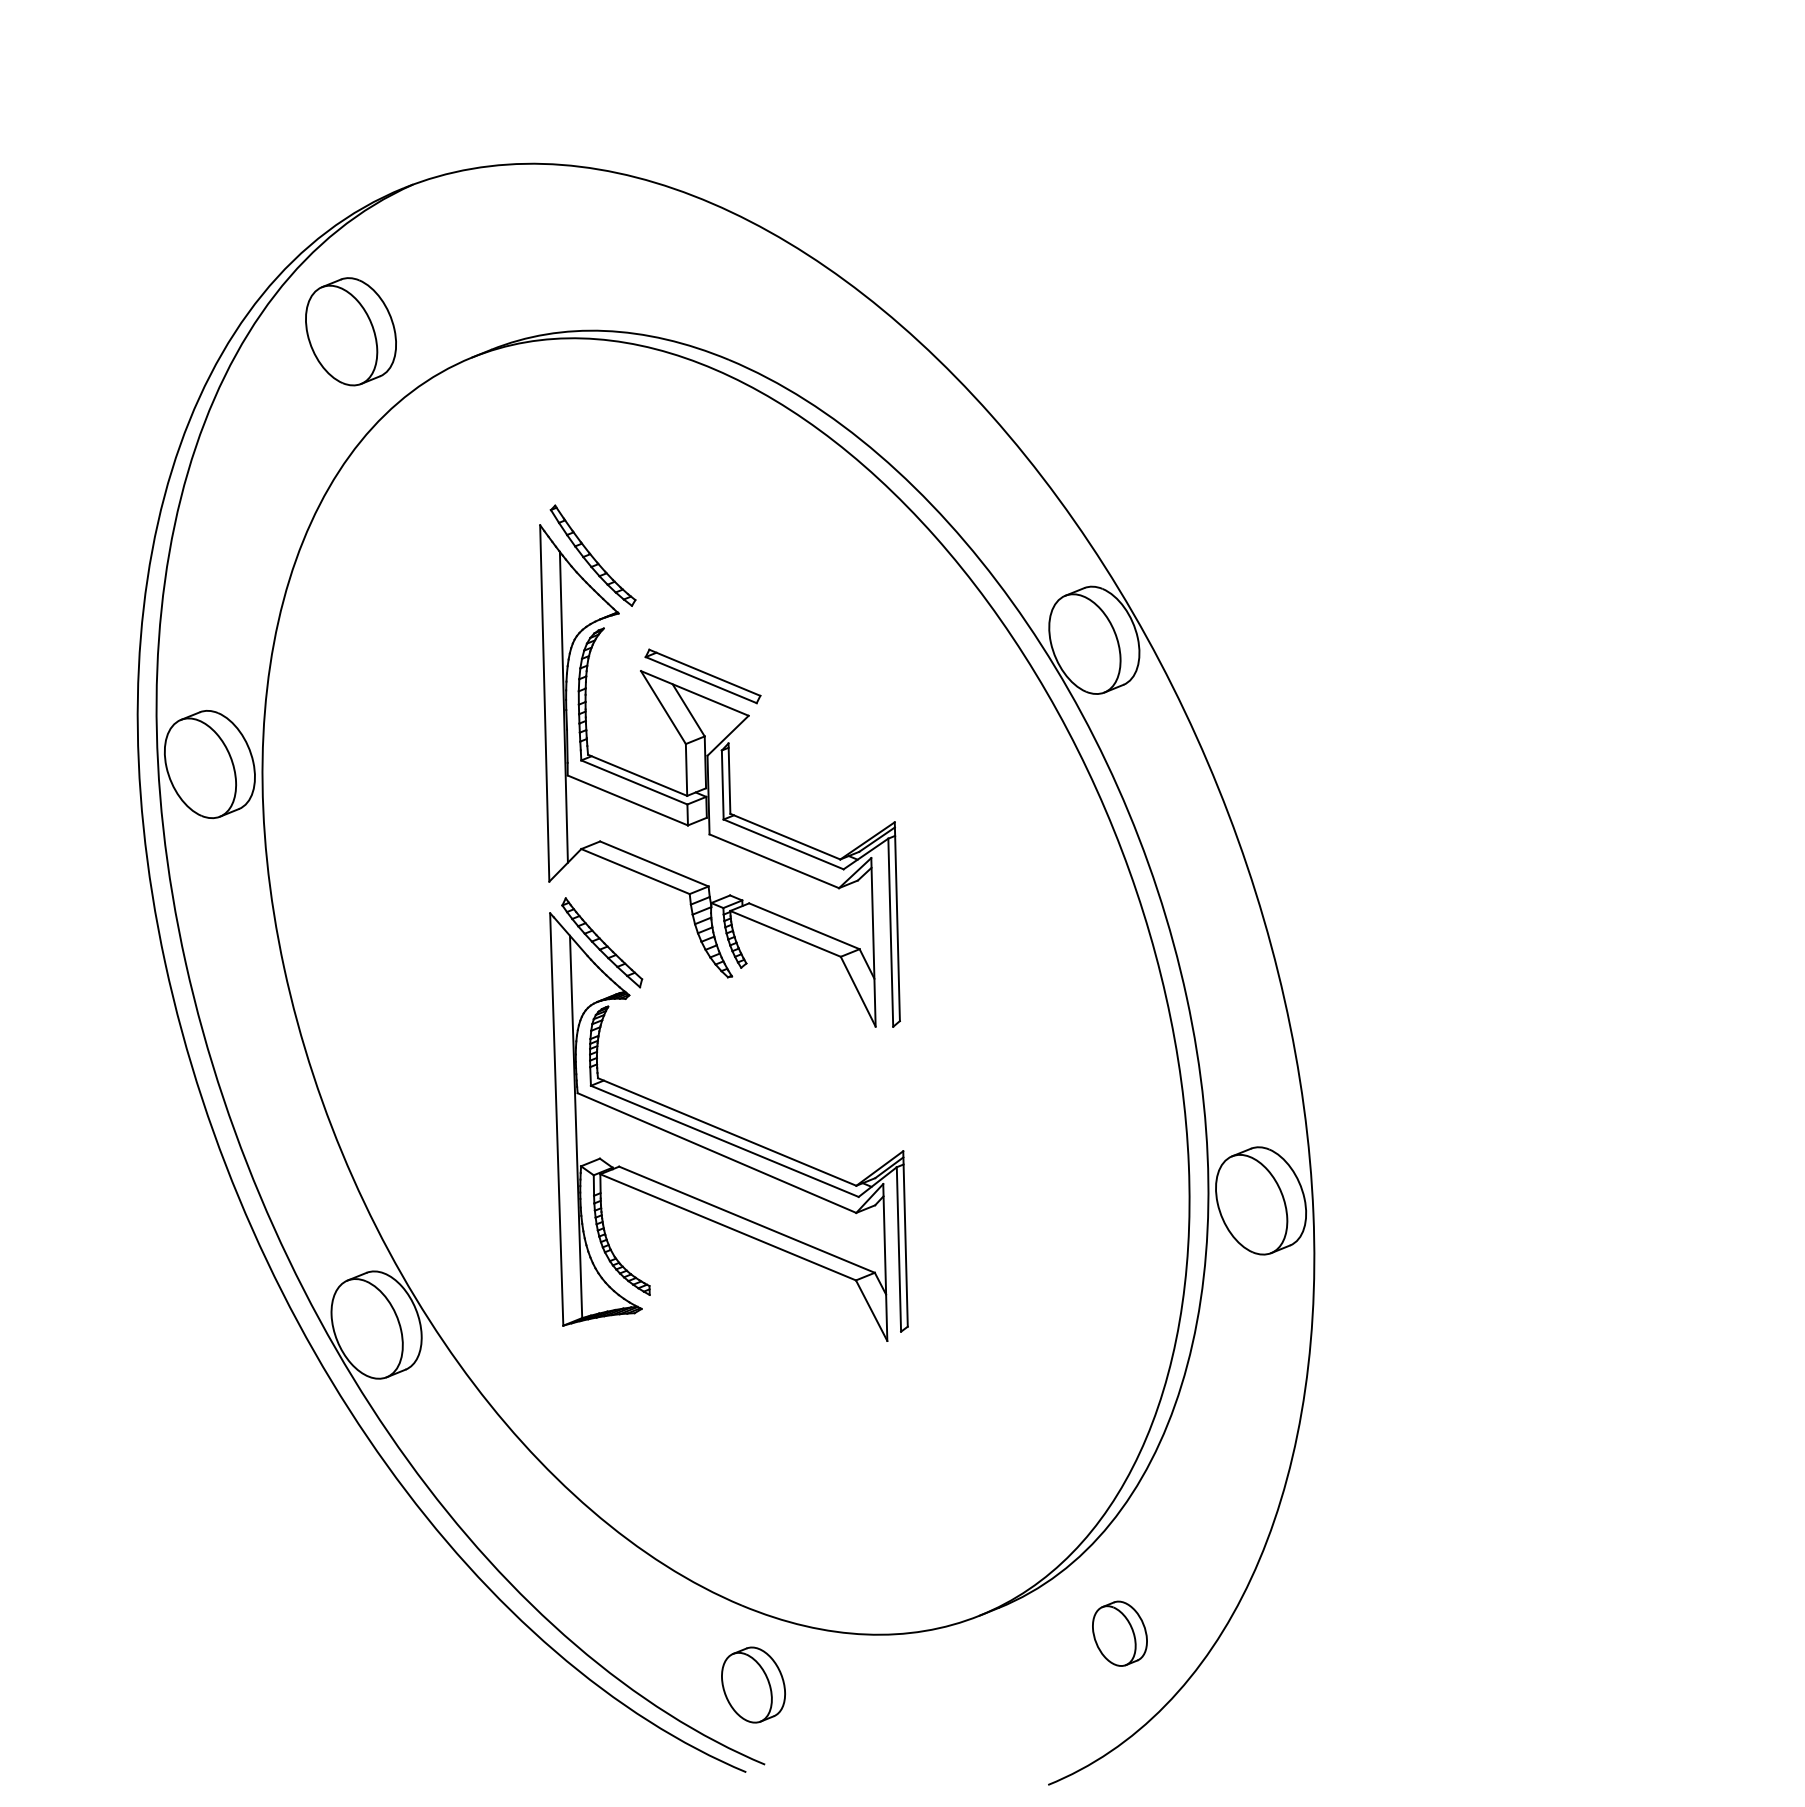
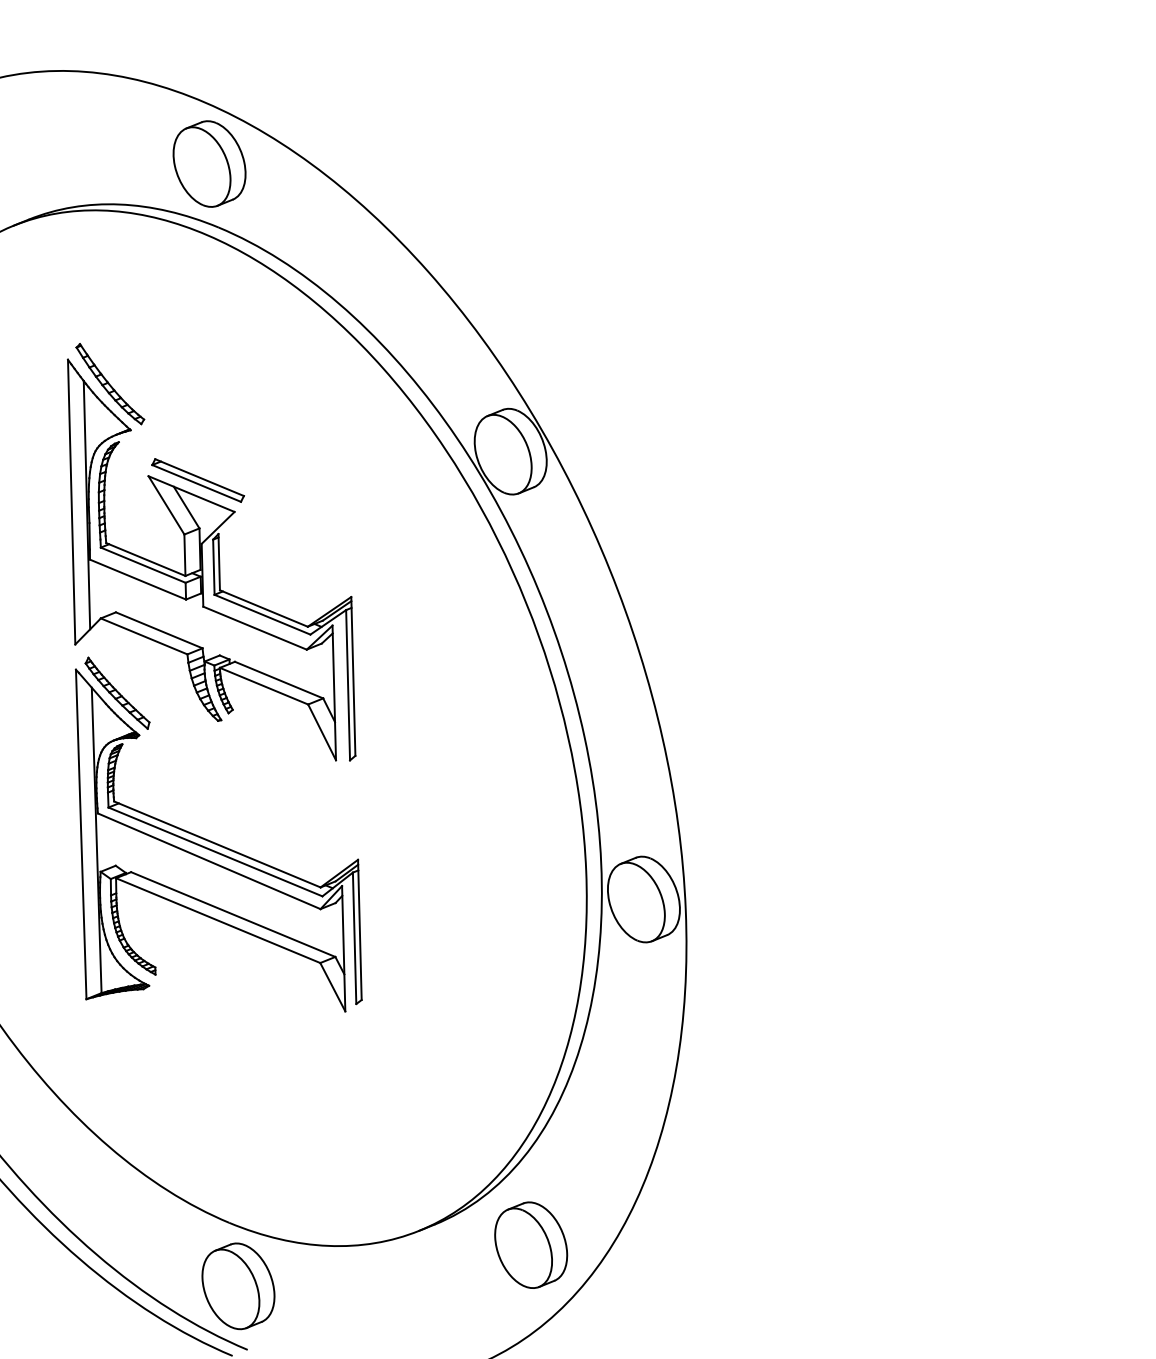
part: (717, 279) -> (209, 163), added
part: (1119, 1633) -> (530, 1245), size x1.67
part: (753, 1684) -> (238, 1285), size x1.43

